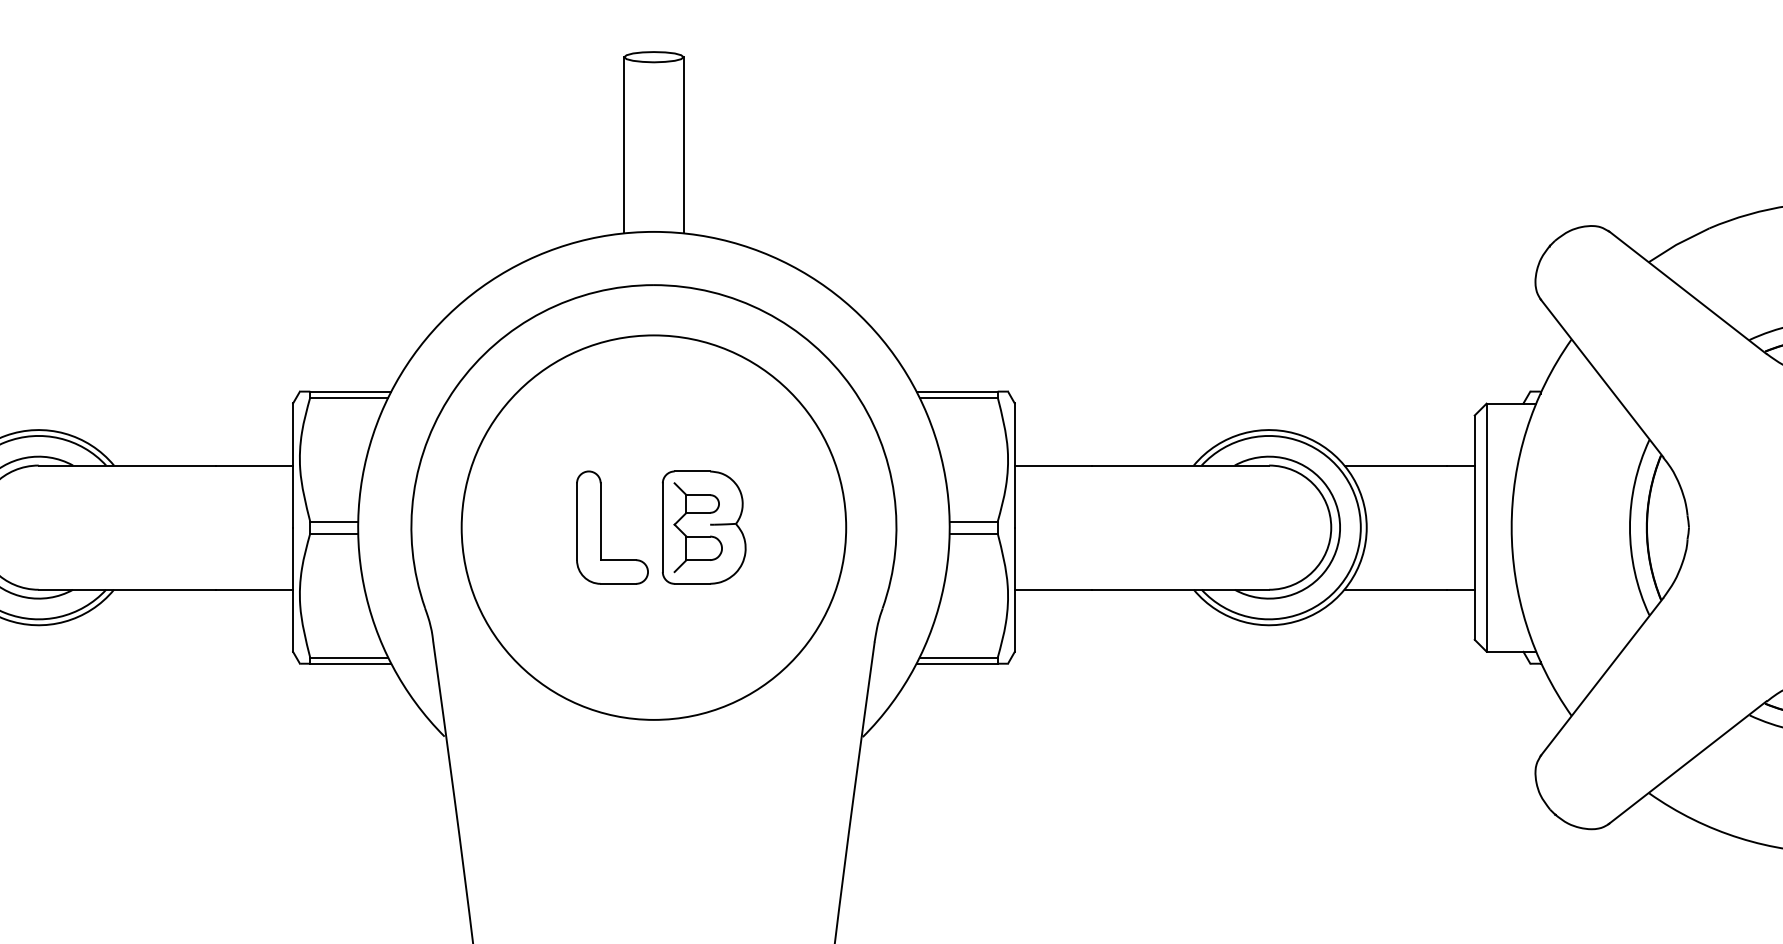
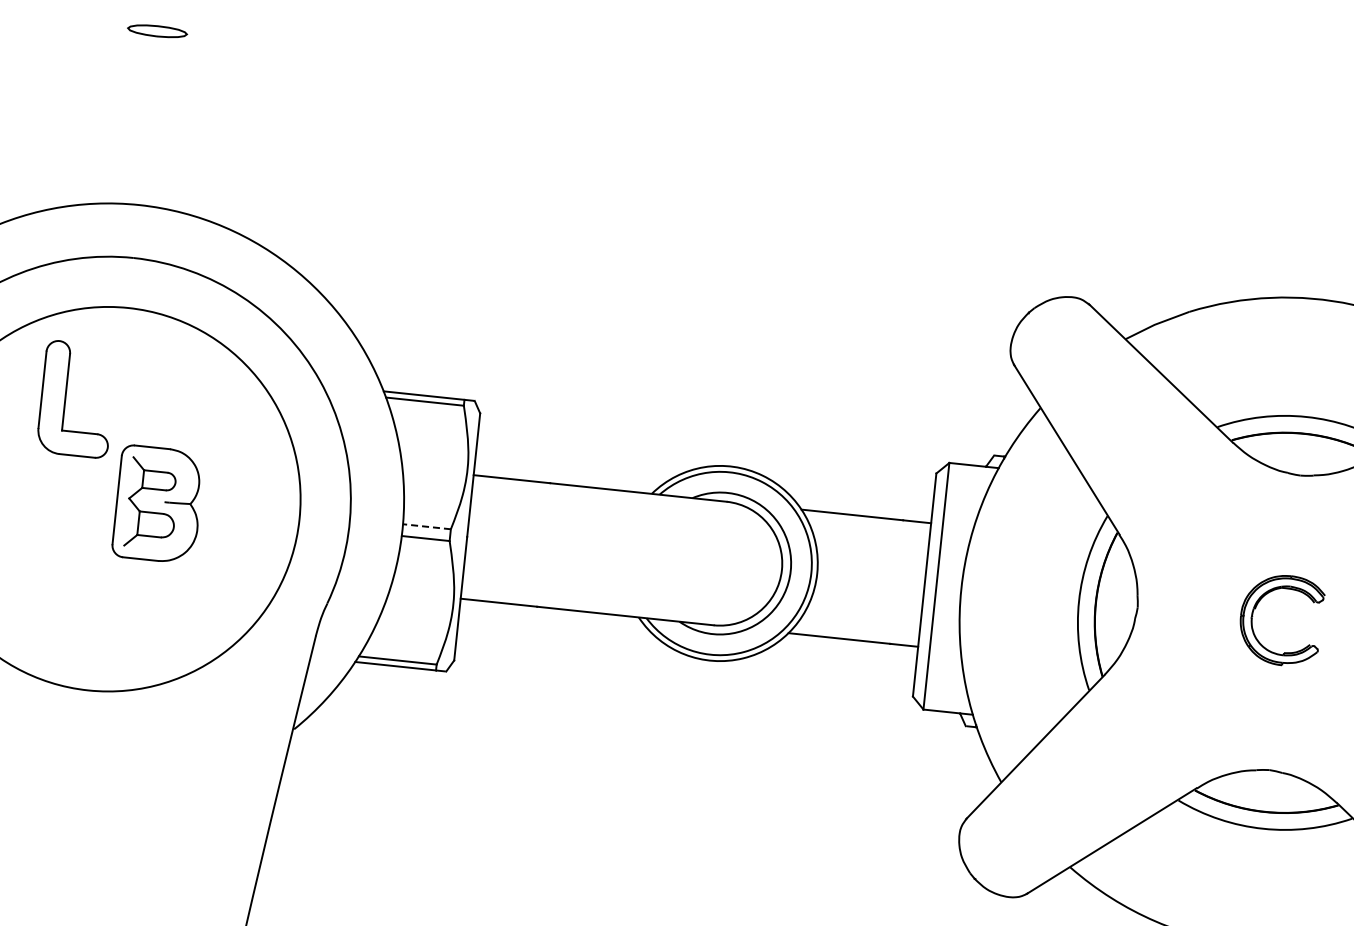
line: (624, 145) -> (119, 116), removed
line: (683, 145) -> (177, 122), removed
line: (973, 521) -> (426, 526), solid -> dashed
part: (601, 527) -> (66, 398), moved

